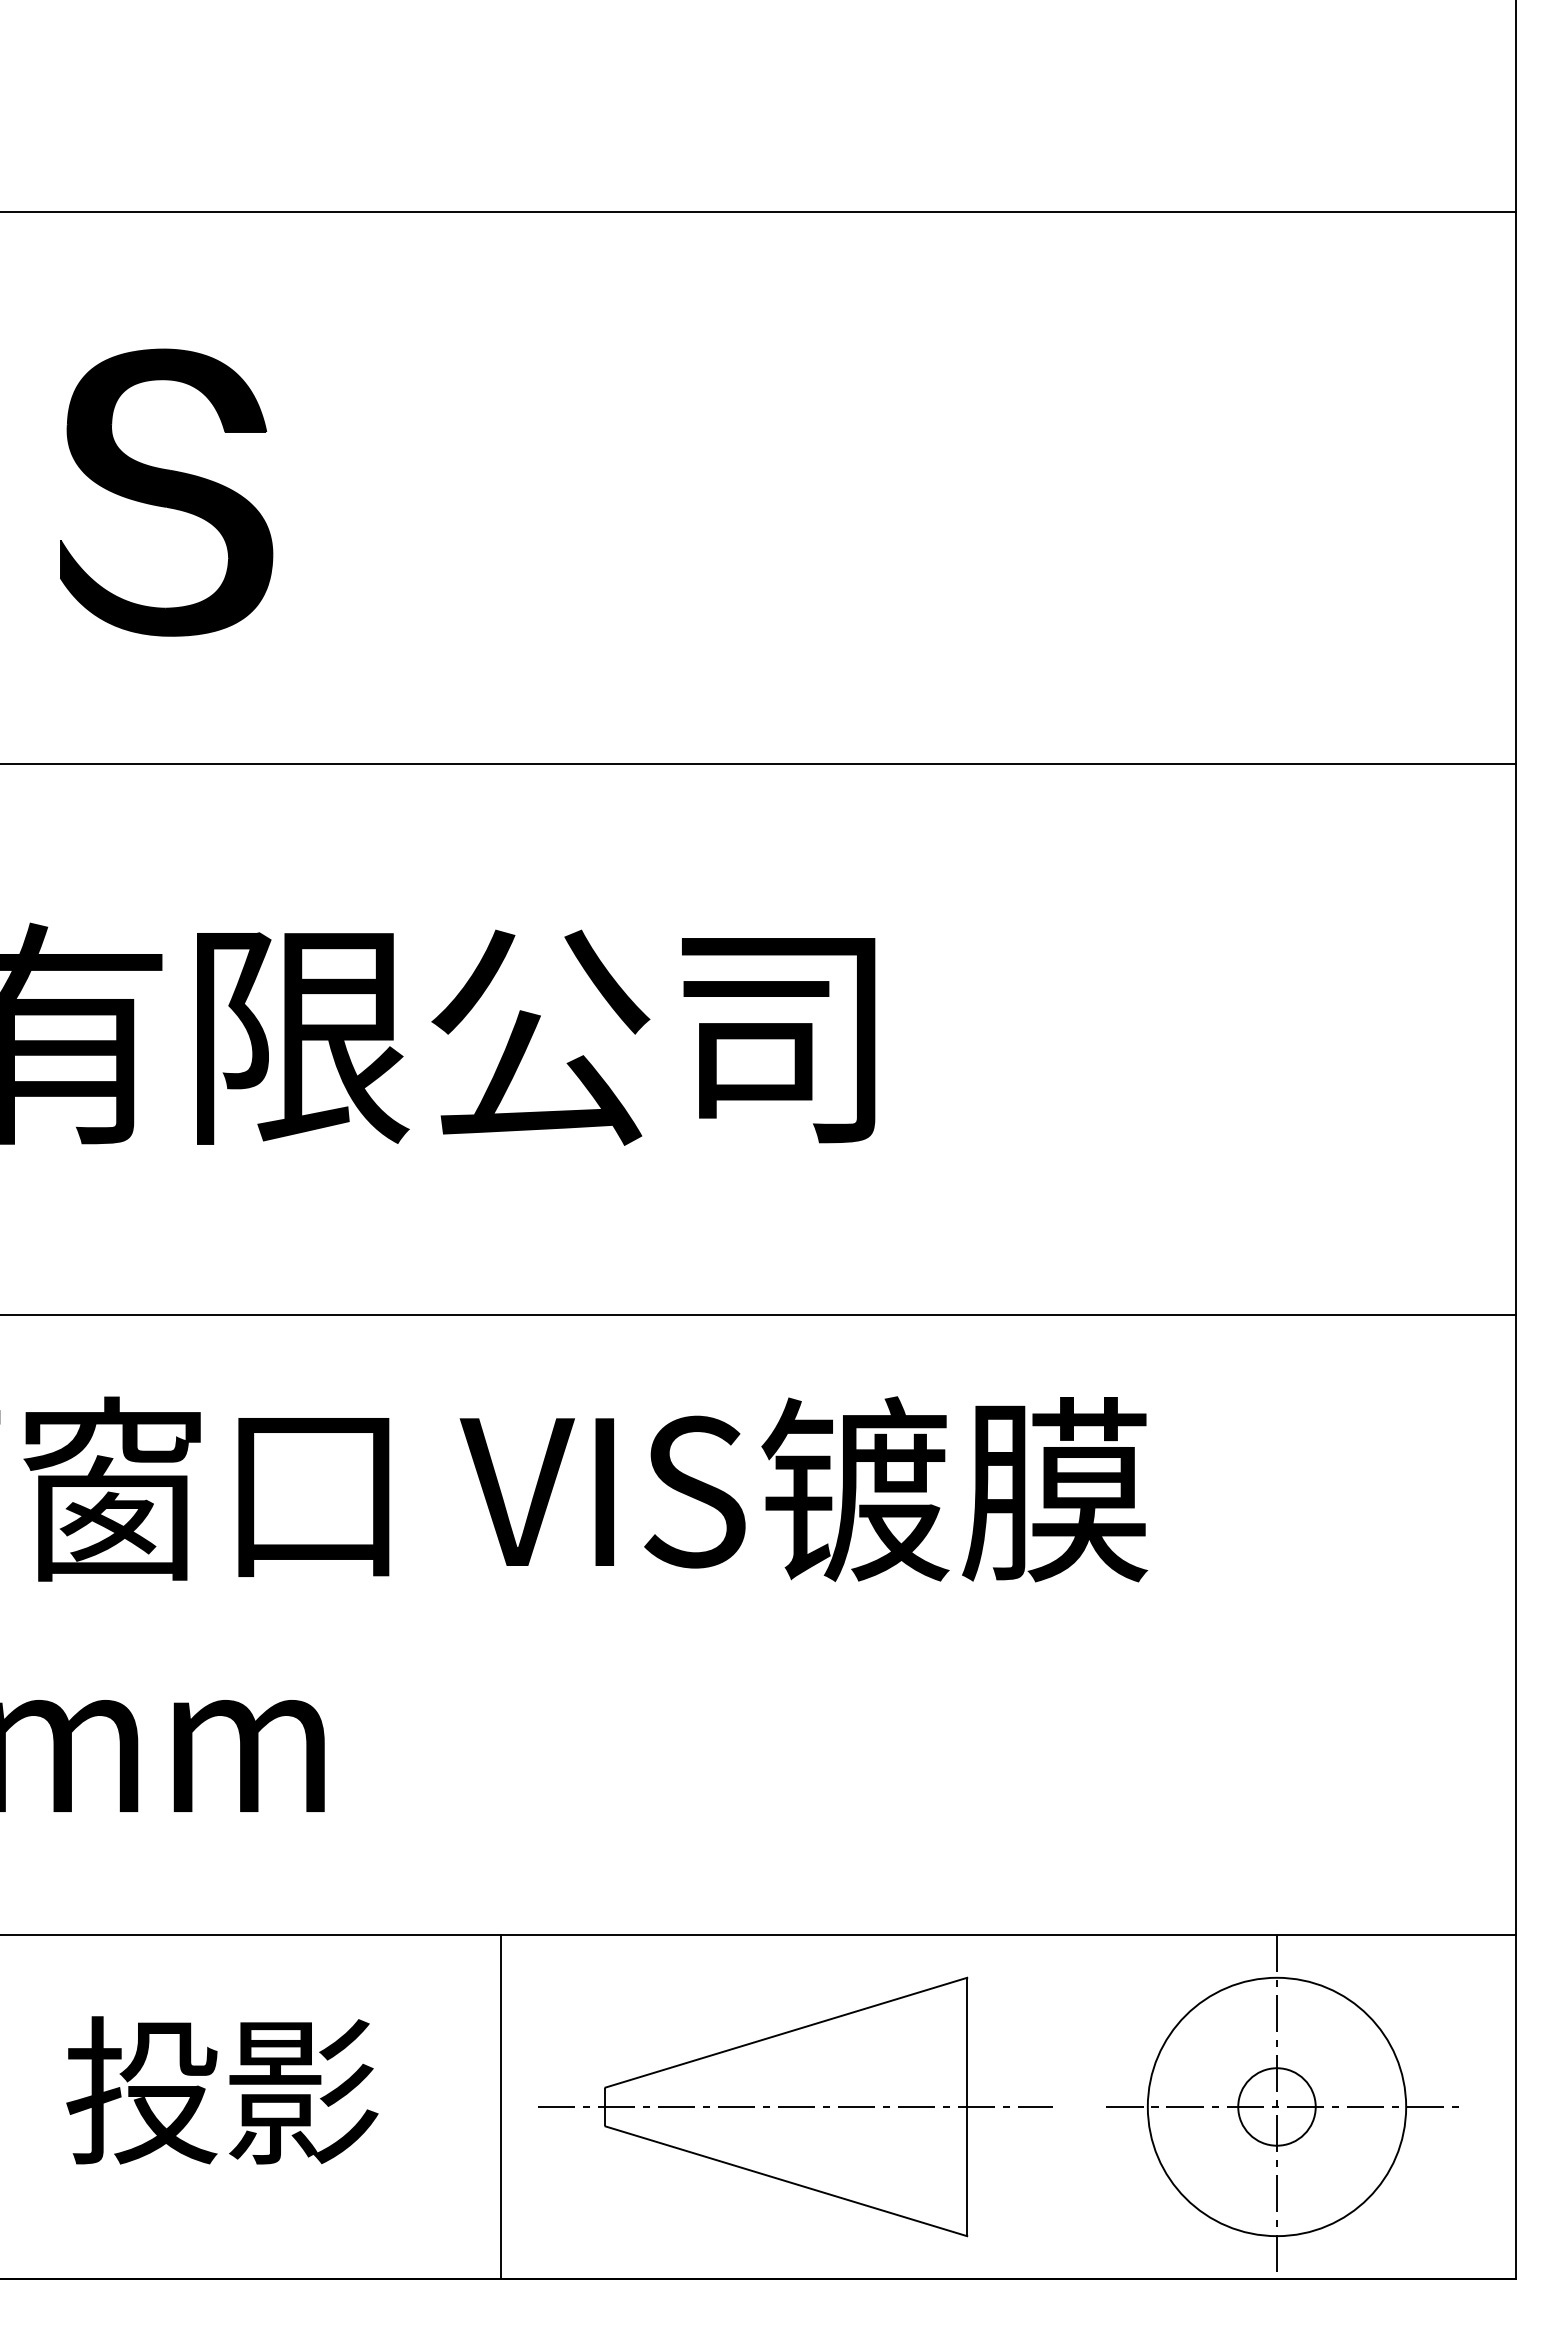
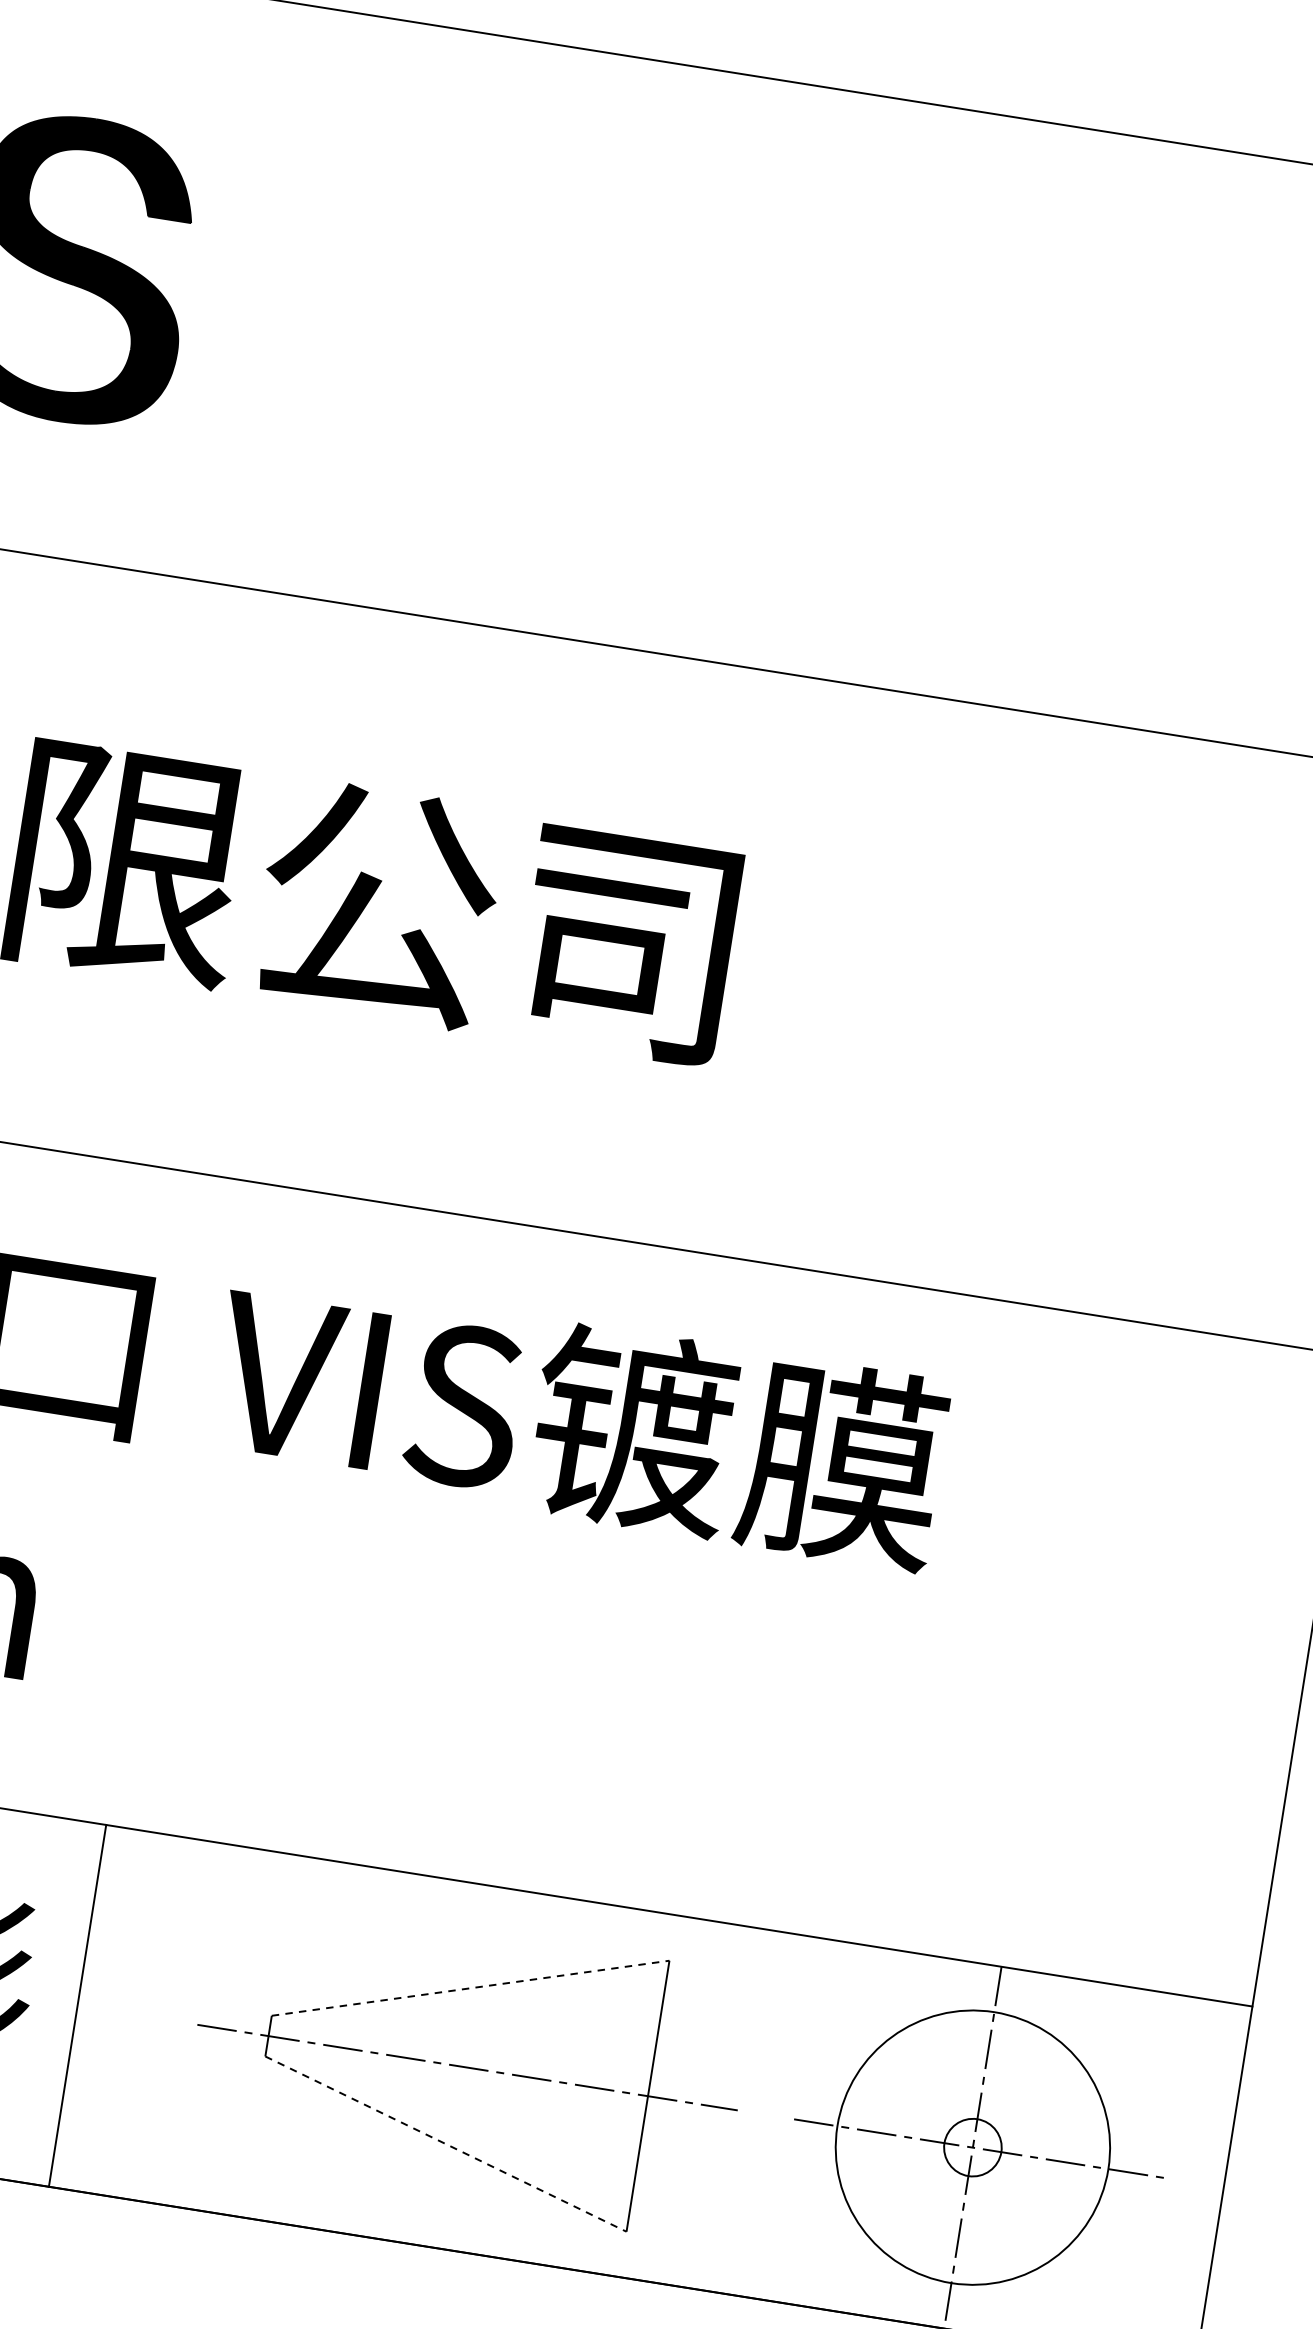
line: (786, 2032) -> (470, 1988), solid -> dashed
line: (501, 2106) -> (77, 2005), moved
circle: (1276, 2106) -> (972, 2147), size x0.7
line: (786, 2181) -> (446, 2144), solid -> dashed

